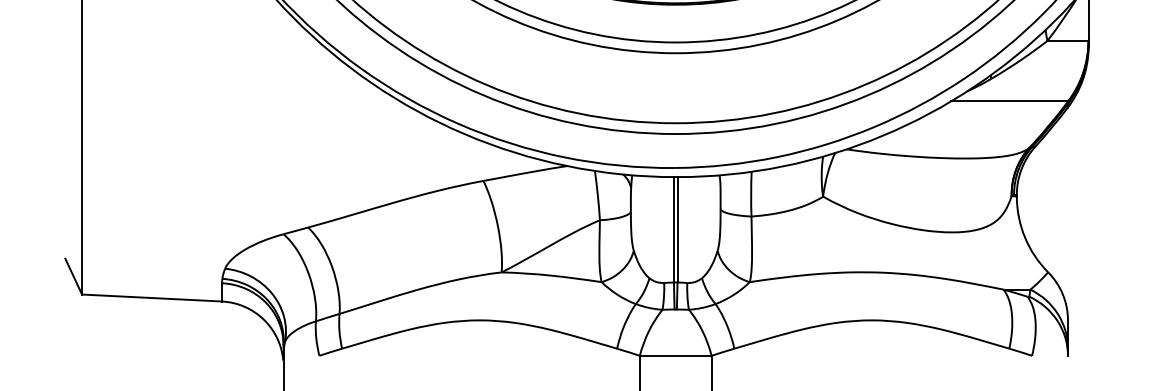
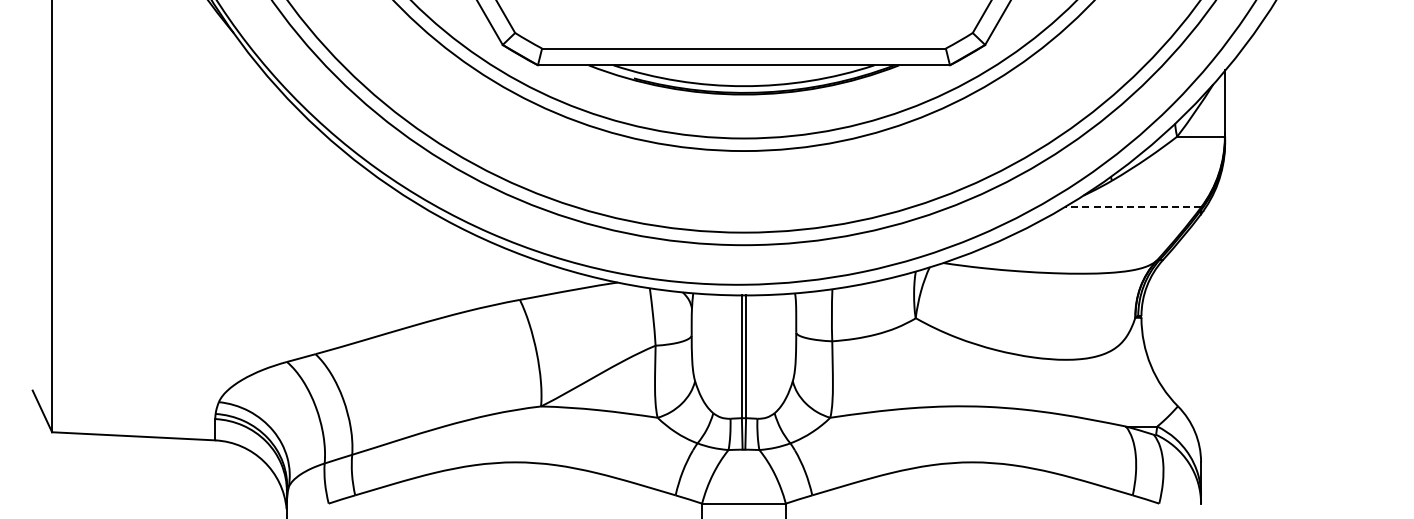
line: (1009, 101) -> (1132, 207), solid -> dashed

